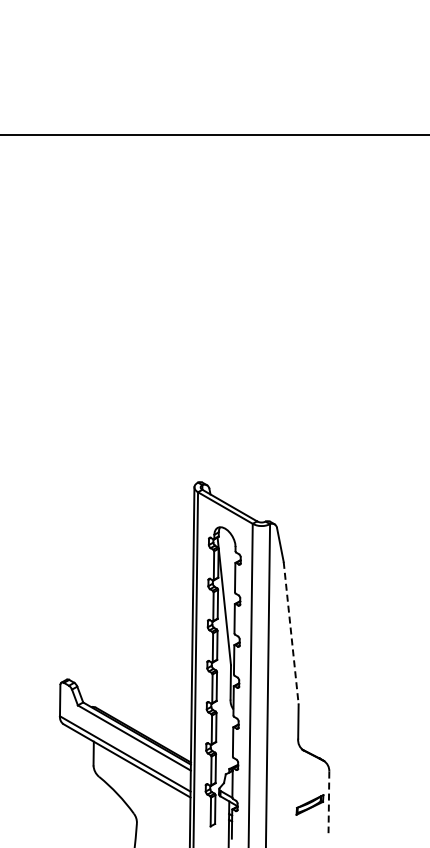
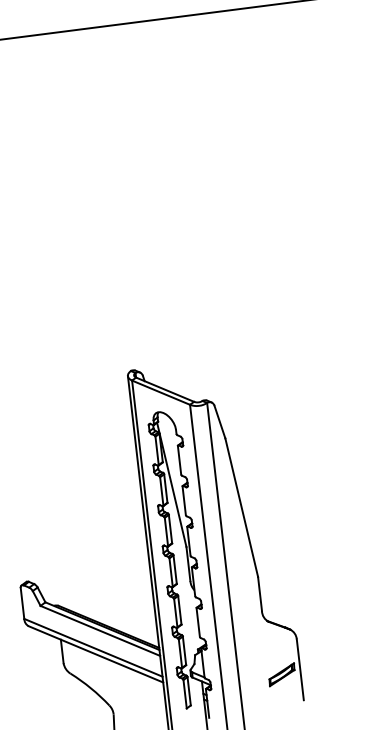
line: (291, 633) -> (242, 508), dashed -> solid
line: (328, 802) -> (299, 669), dashed -> solid

